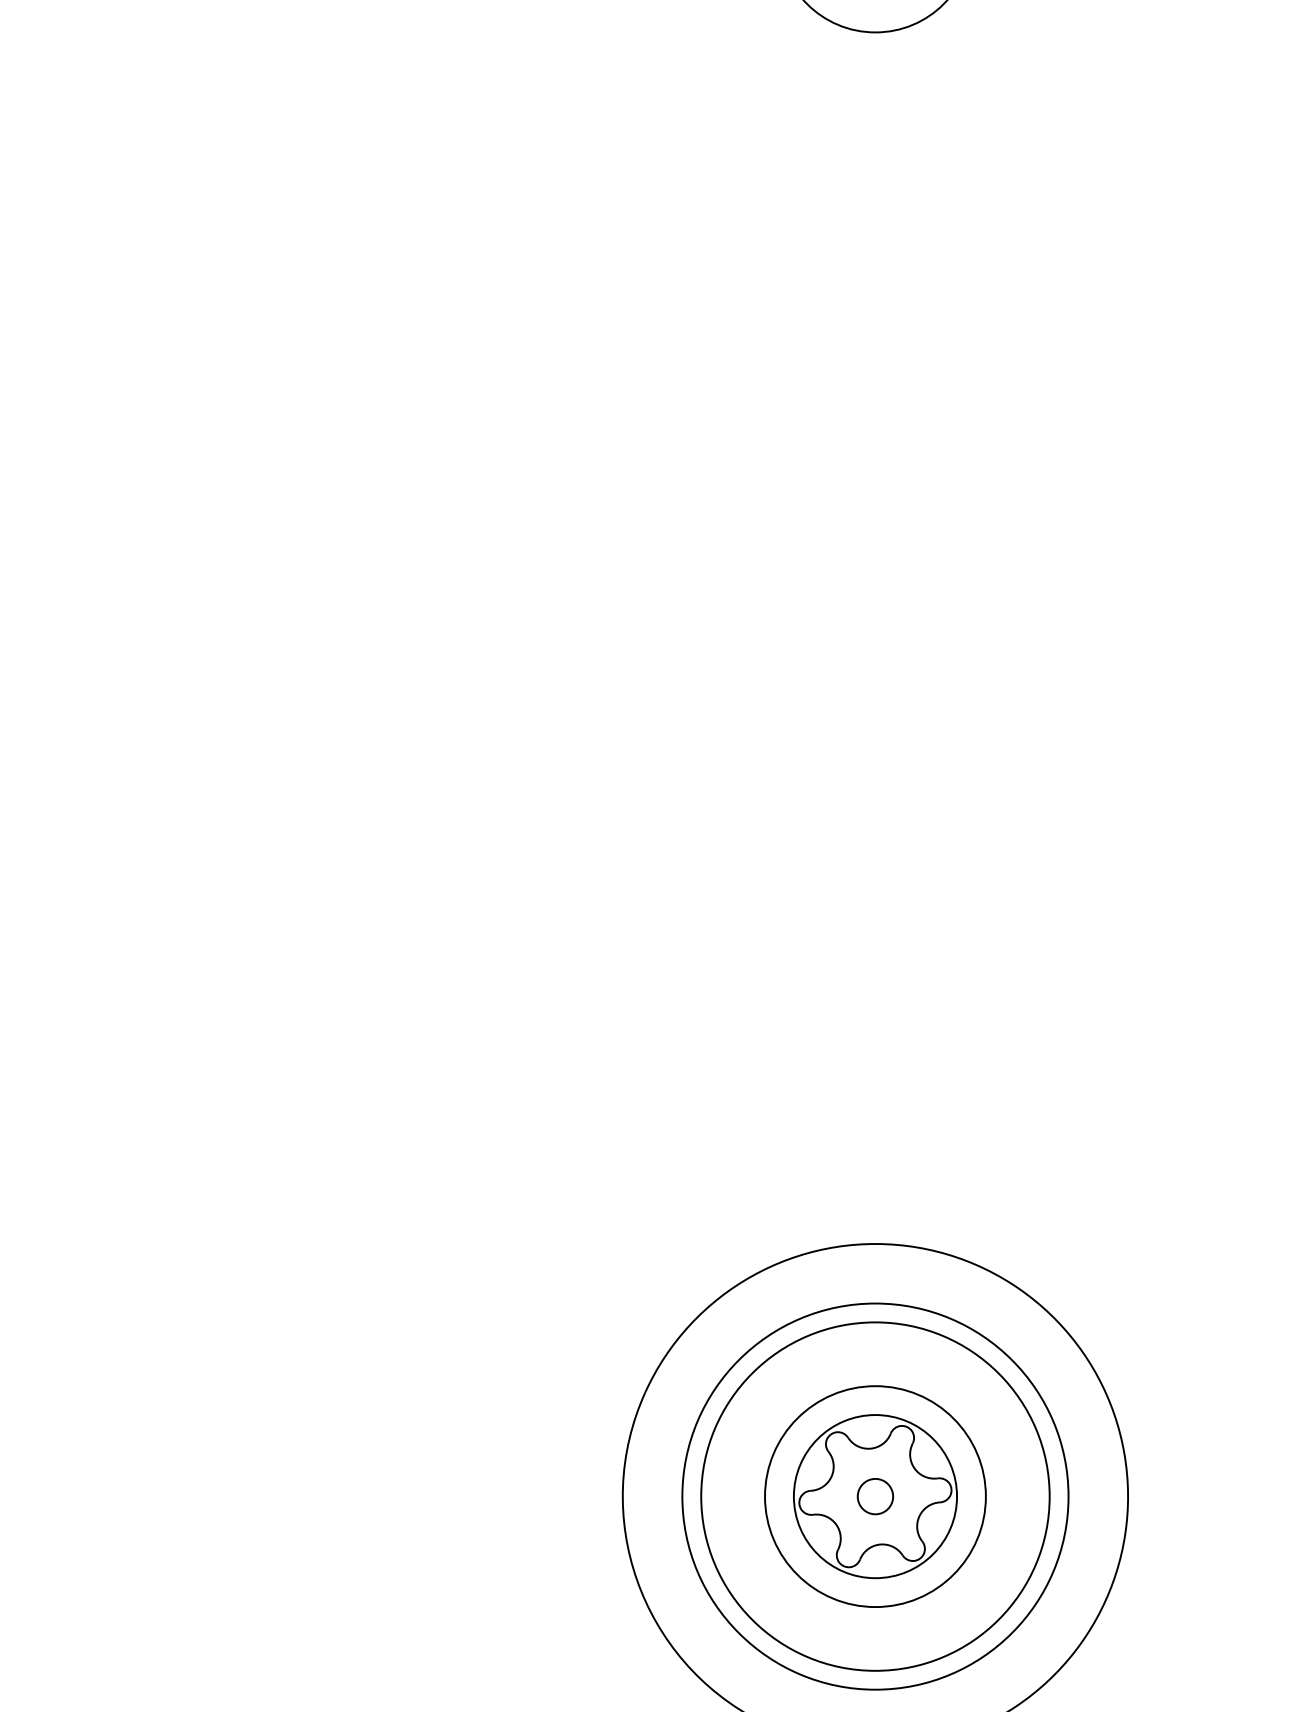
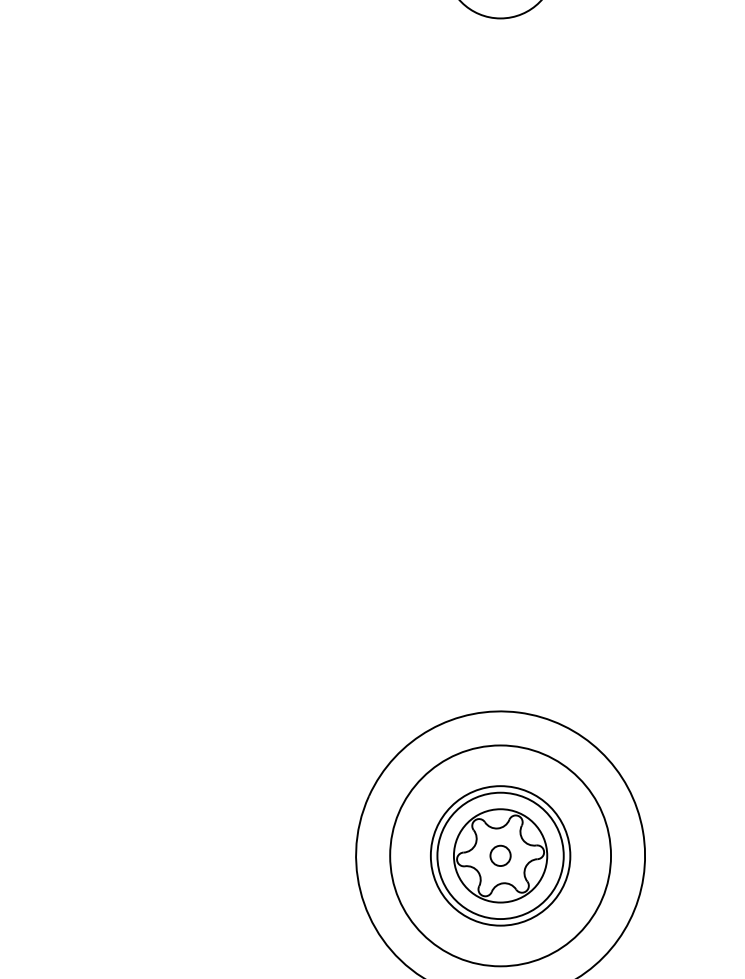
circle: (875, 1495) -> (500, 855), size x0.7

